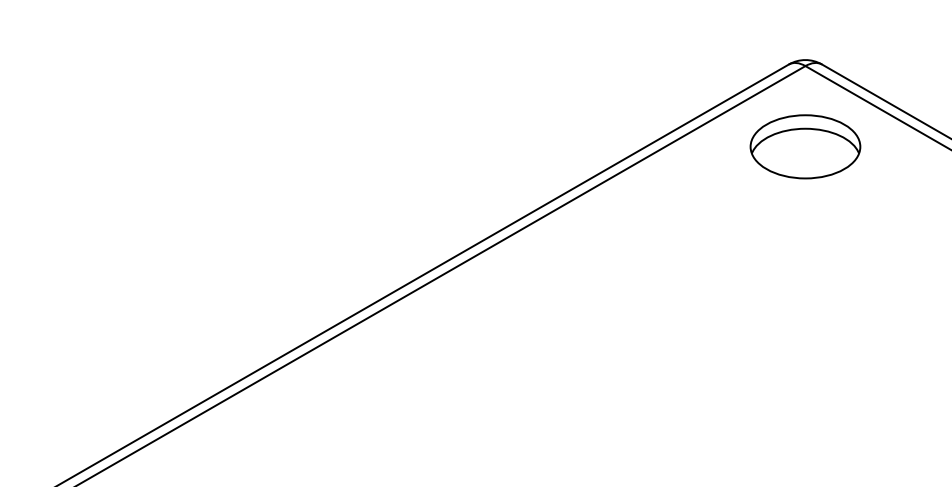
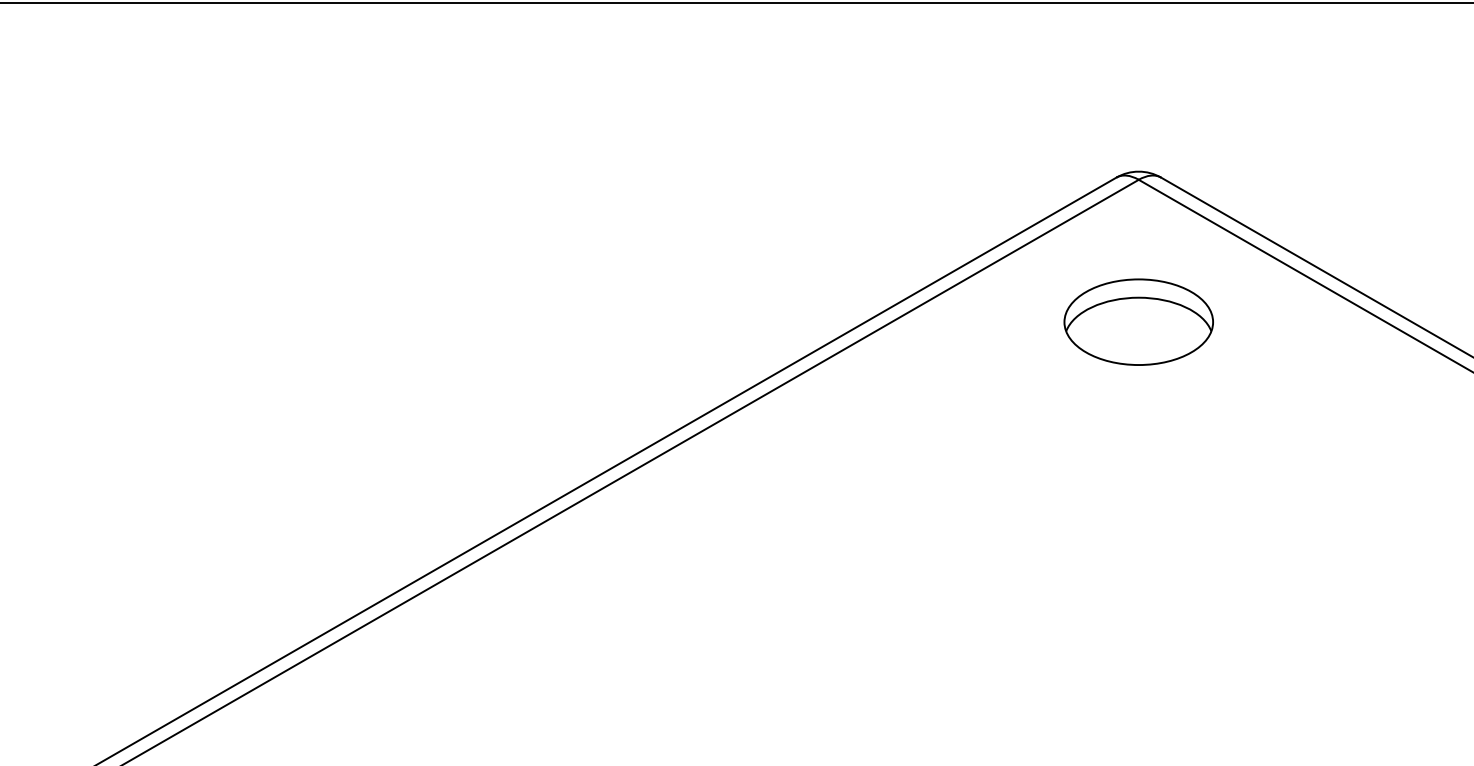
part: (805, 146) -> (1138, 321), moved

